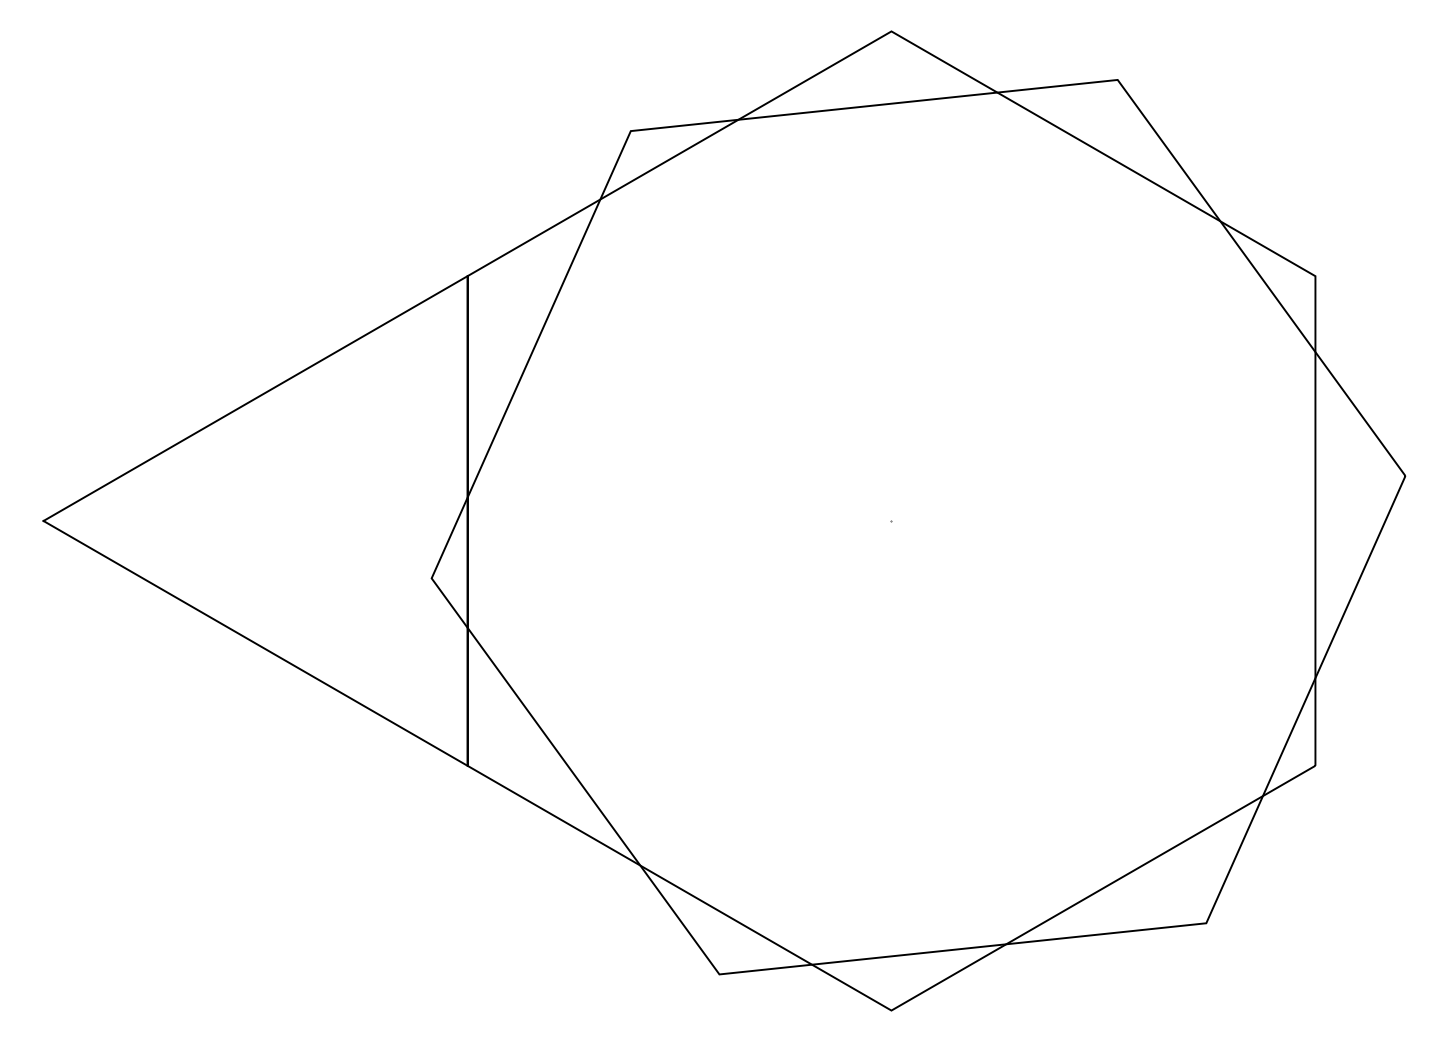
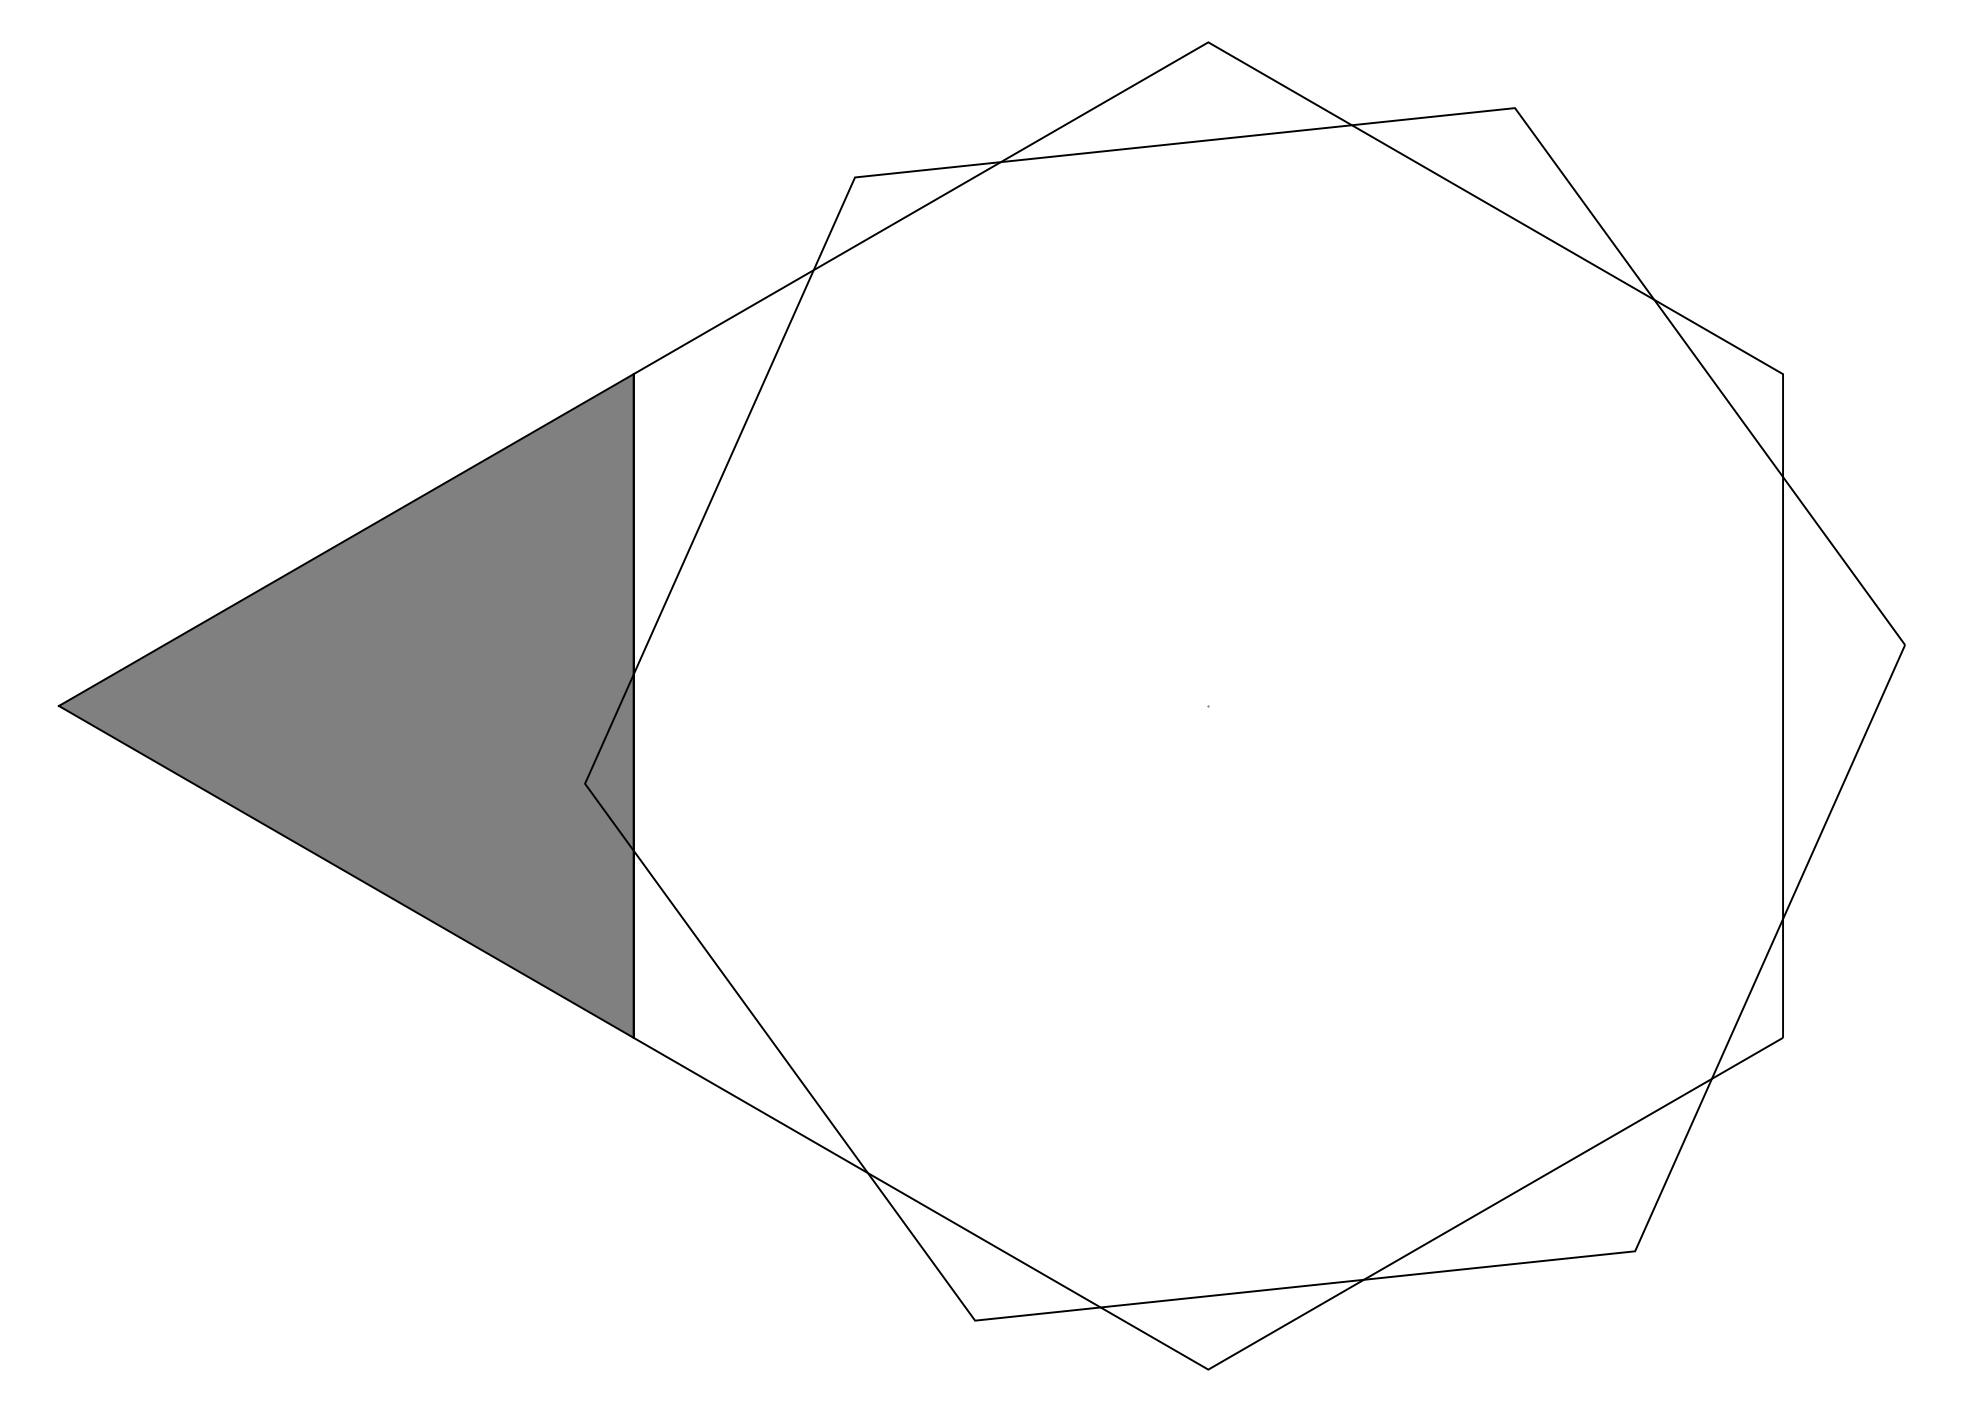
fill: (254, 520) -> (345, 705), added

